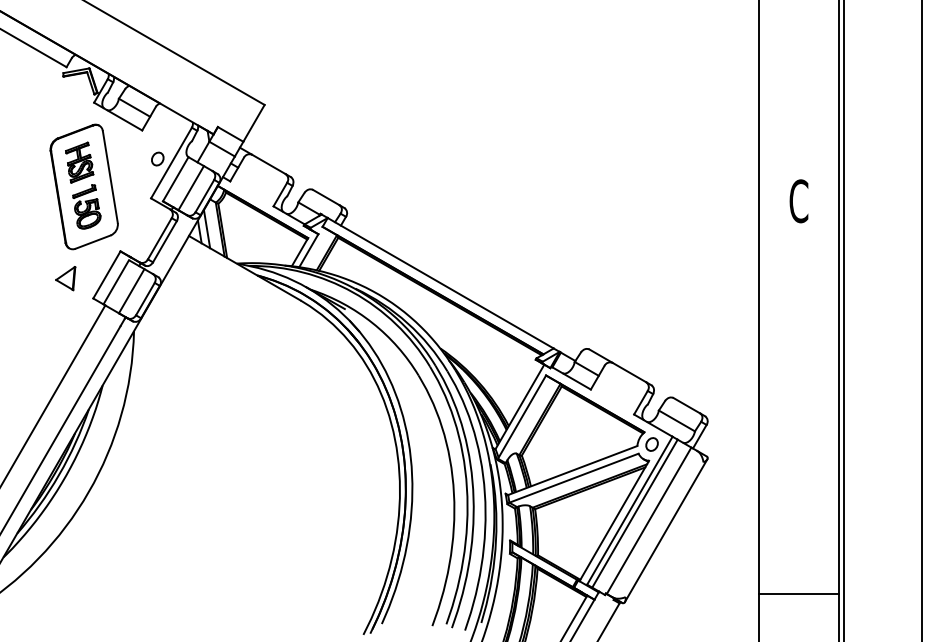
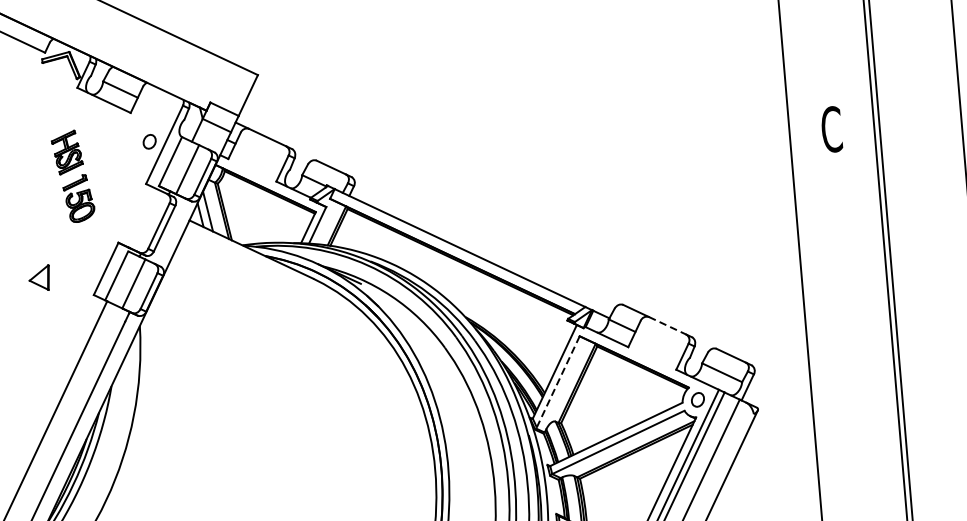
part: (83, 186) -> (73, 177), removed
part: (65, 278) -> (39, 278), moved
line: (629, 372) -> (667, 325), solid -> dashed
line: (522, 416) -> (558, 381), solid -> dashed

